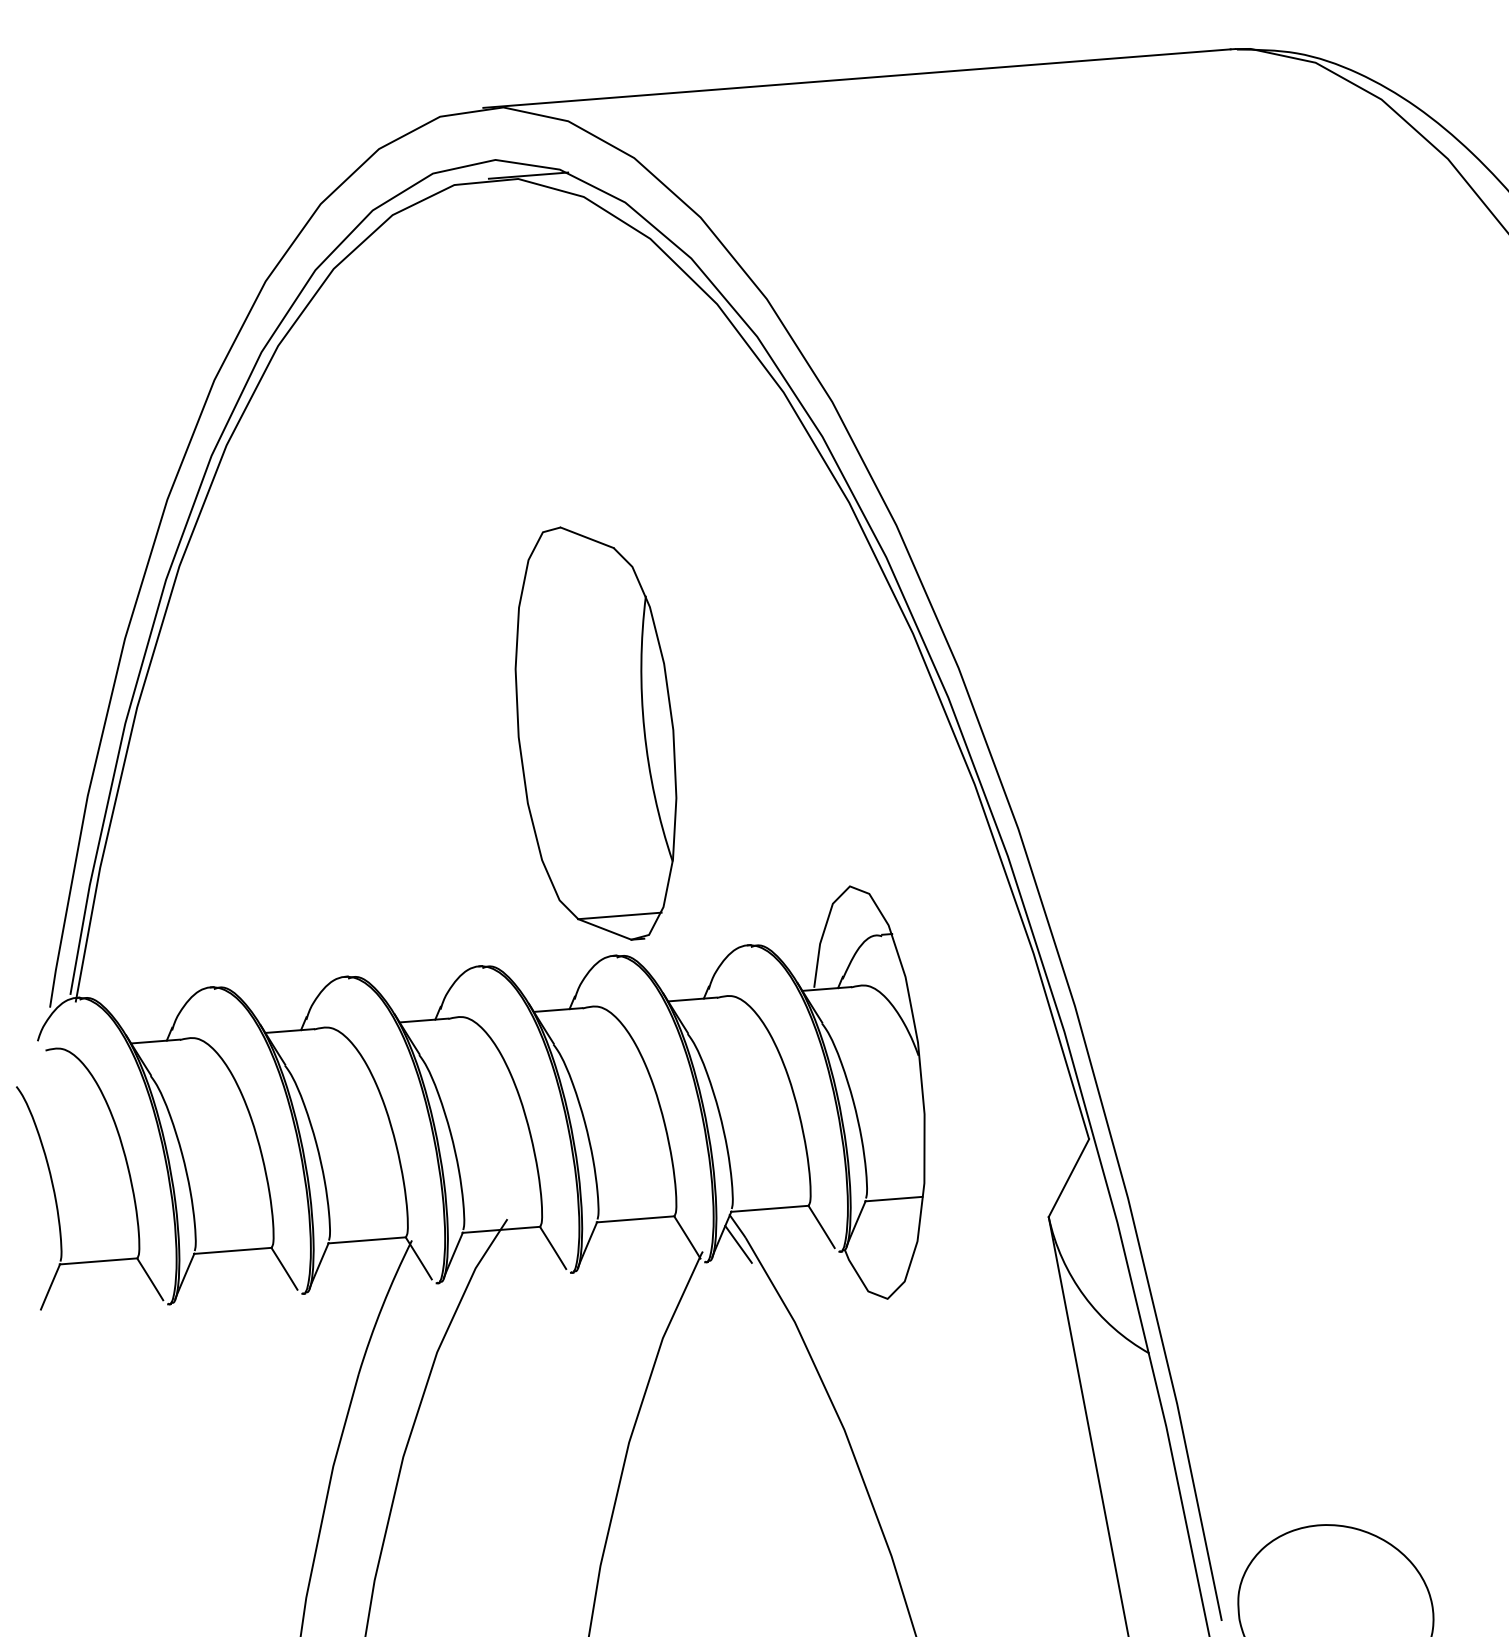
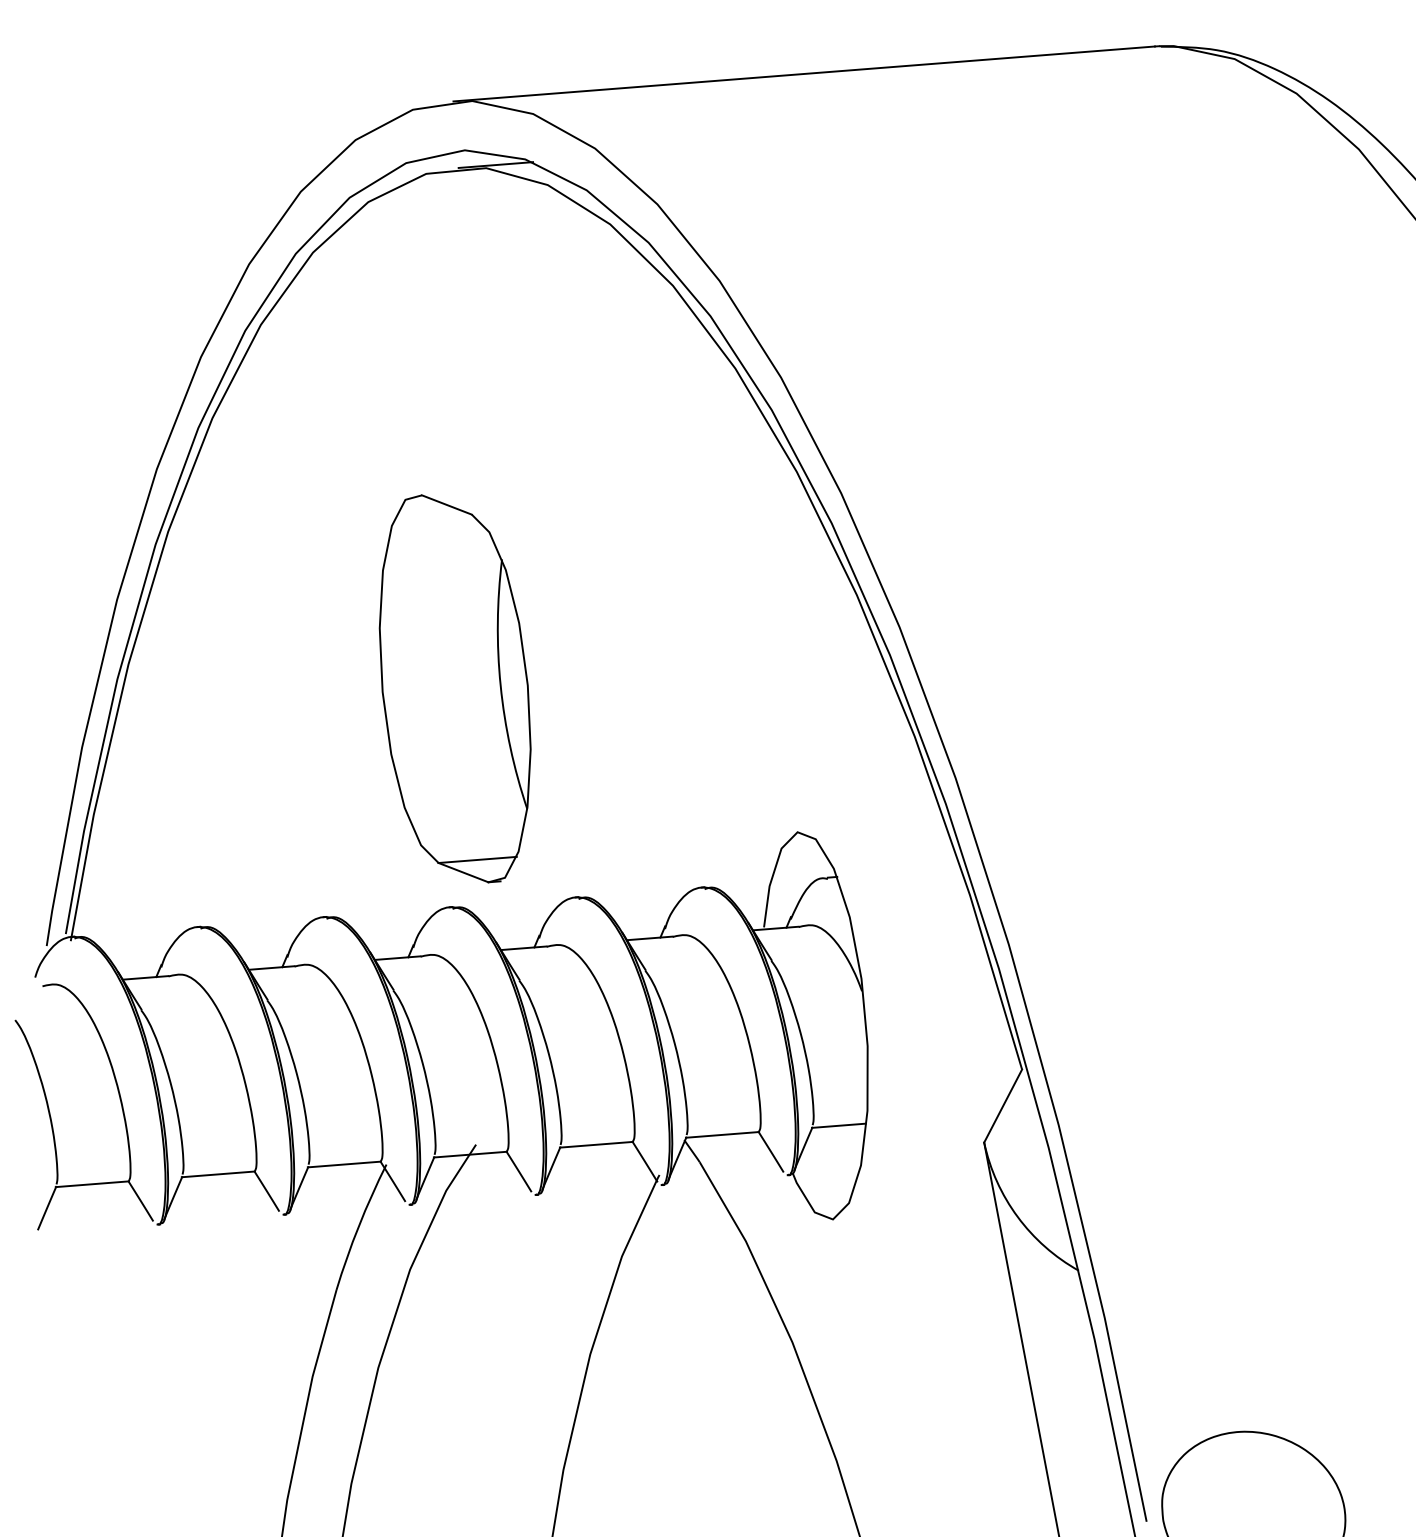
part: (595, 733) -> (454, 688), moved
line: (737, 1243) -> (692, 1167), removed

